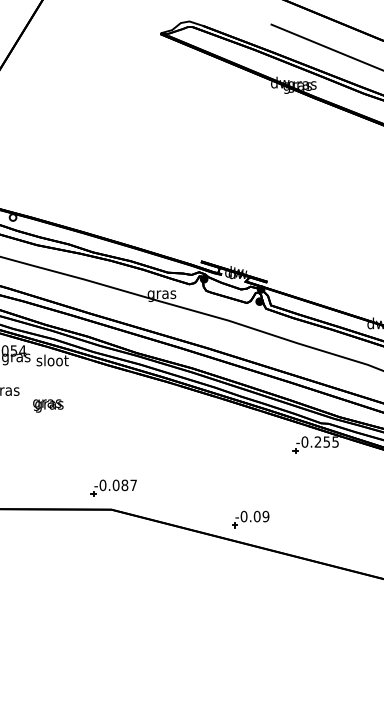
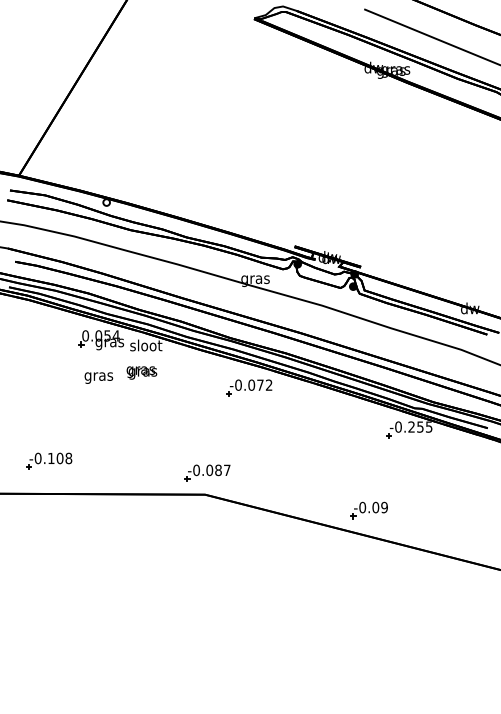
part: (155, 402) -> (249, 387), added
text: (47, 405) -> (141, 372), moved
part: (249, 519) -> (368, 510), moved

